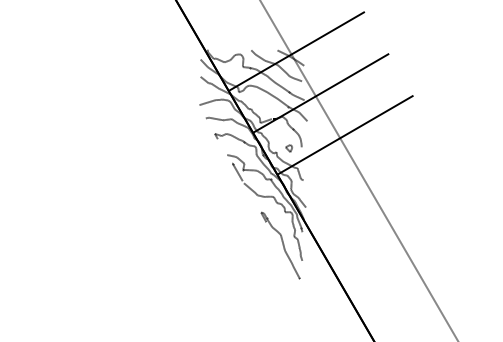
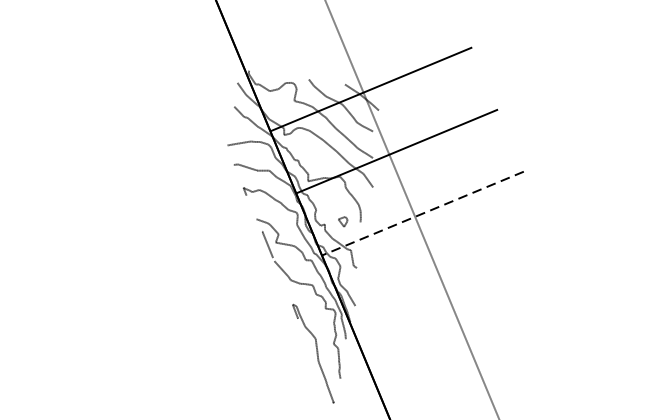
line: (345, 135) -> (422, 214), solid -> dashed

